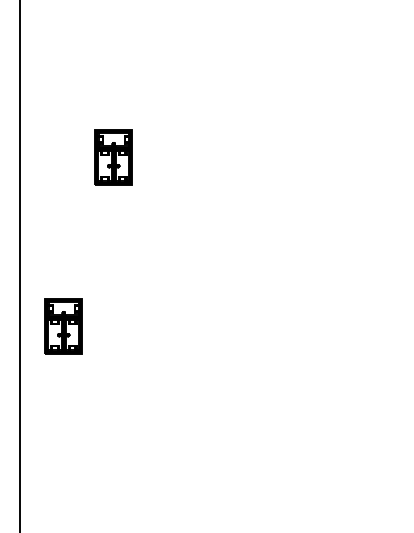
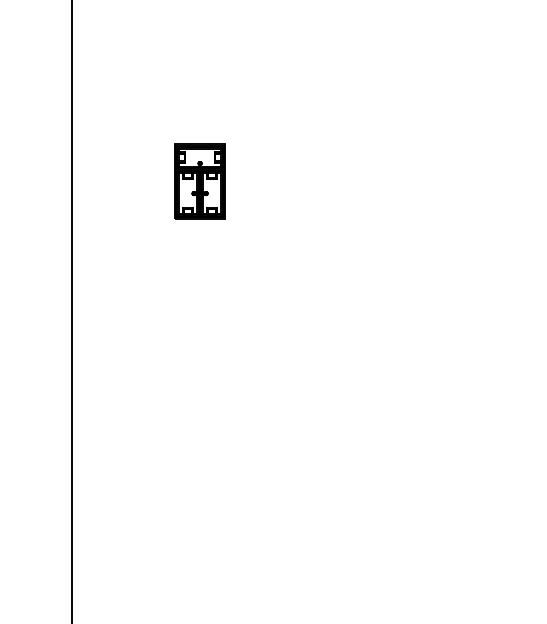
part: (63, 326) -> (131, 412), removed

